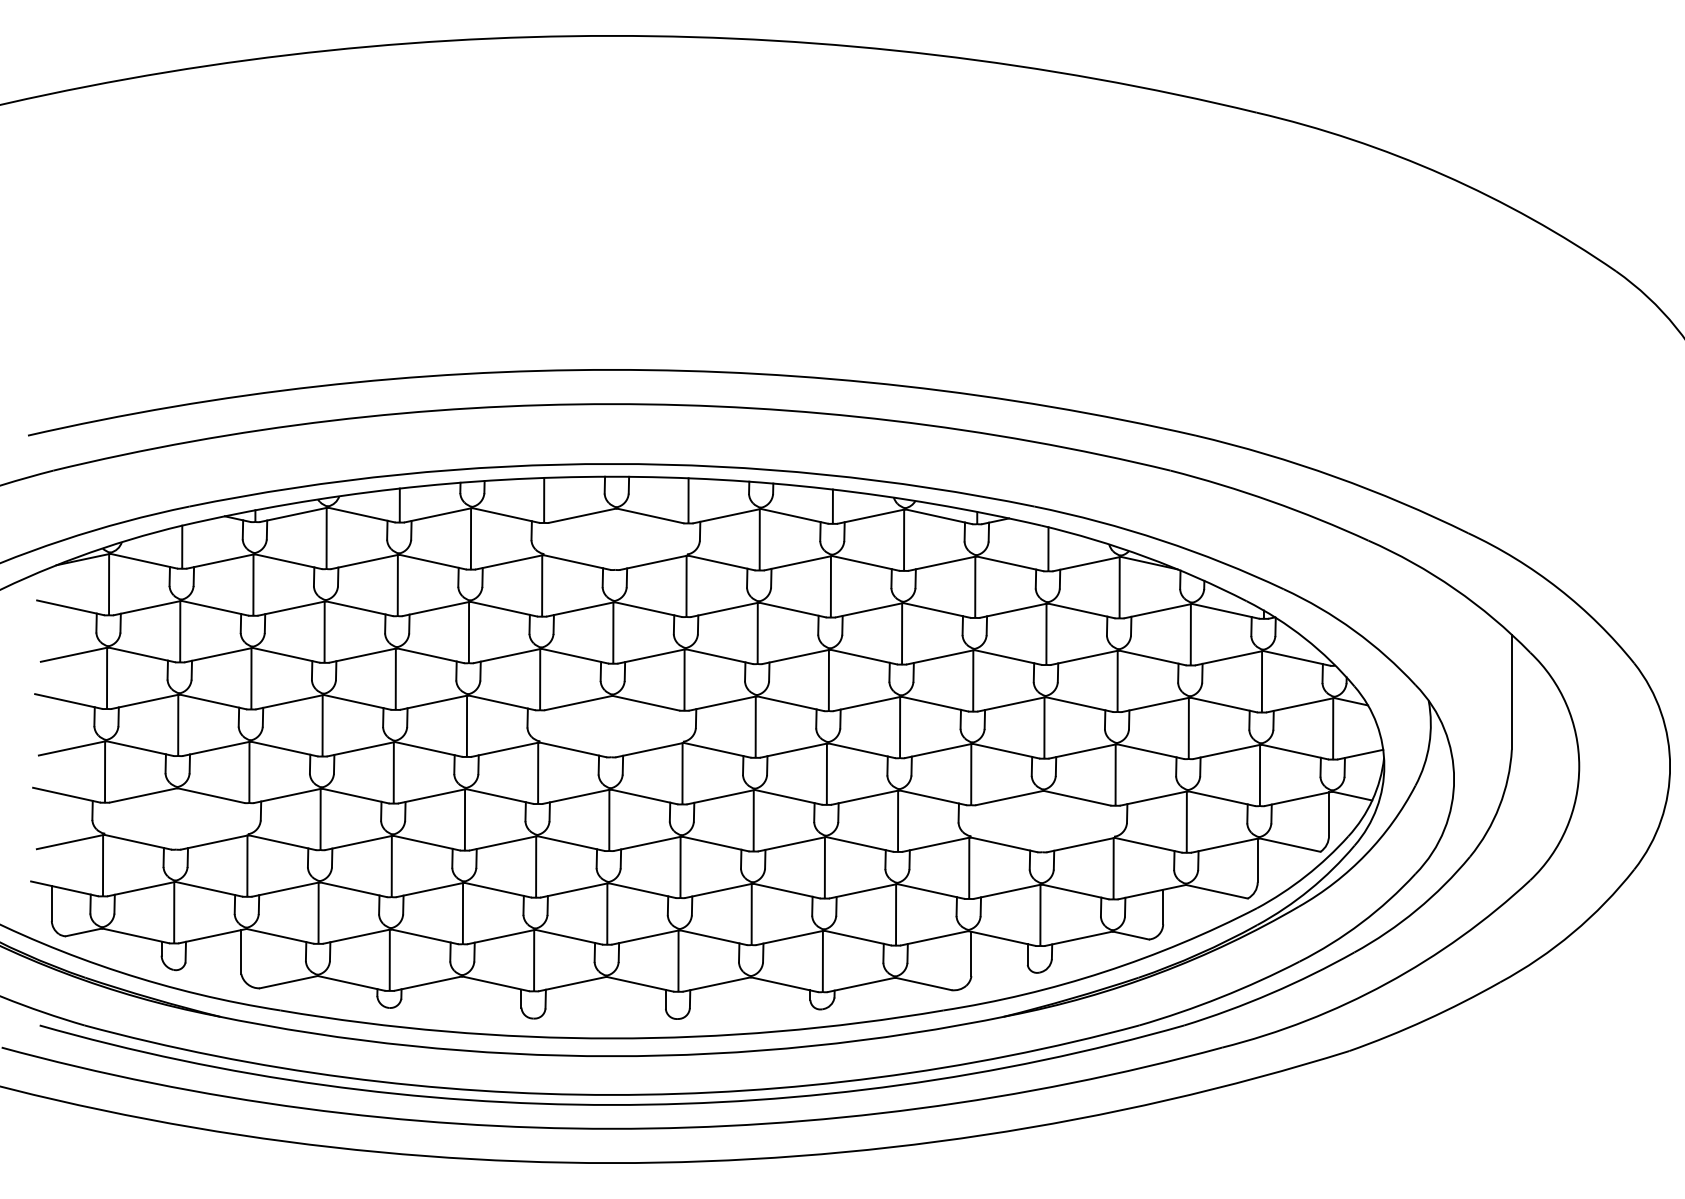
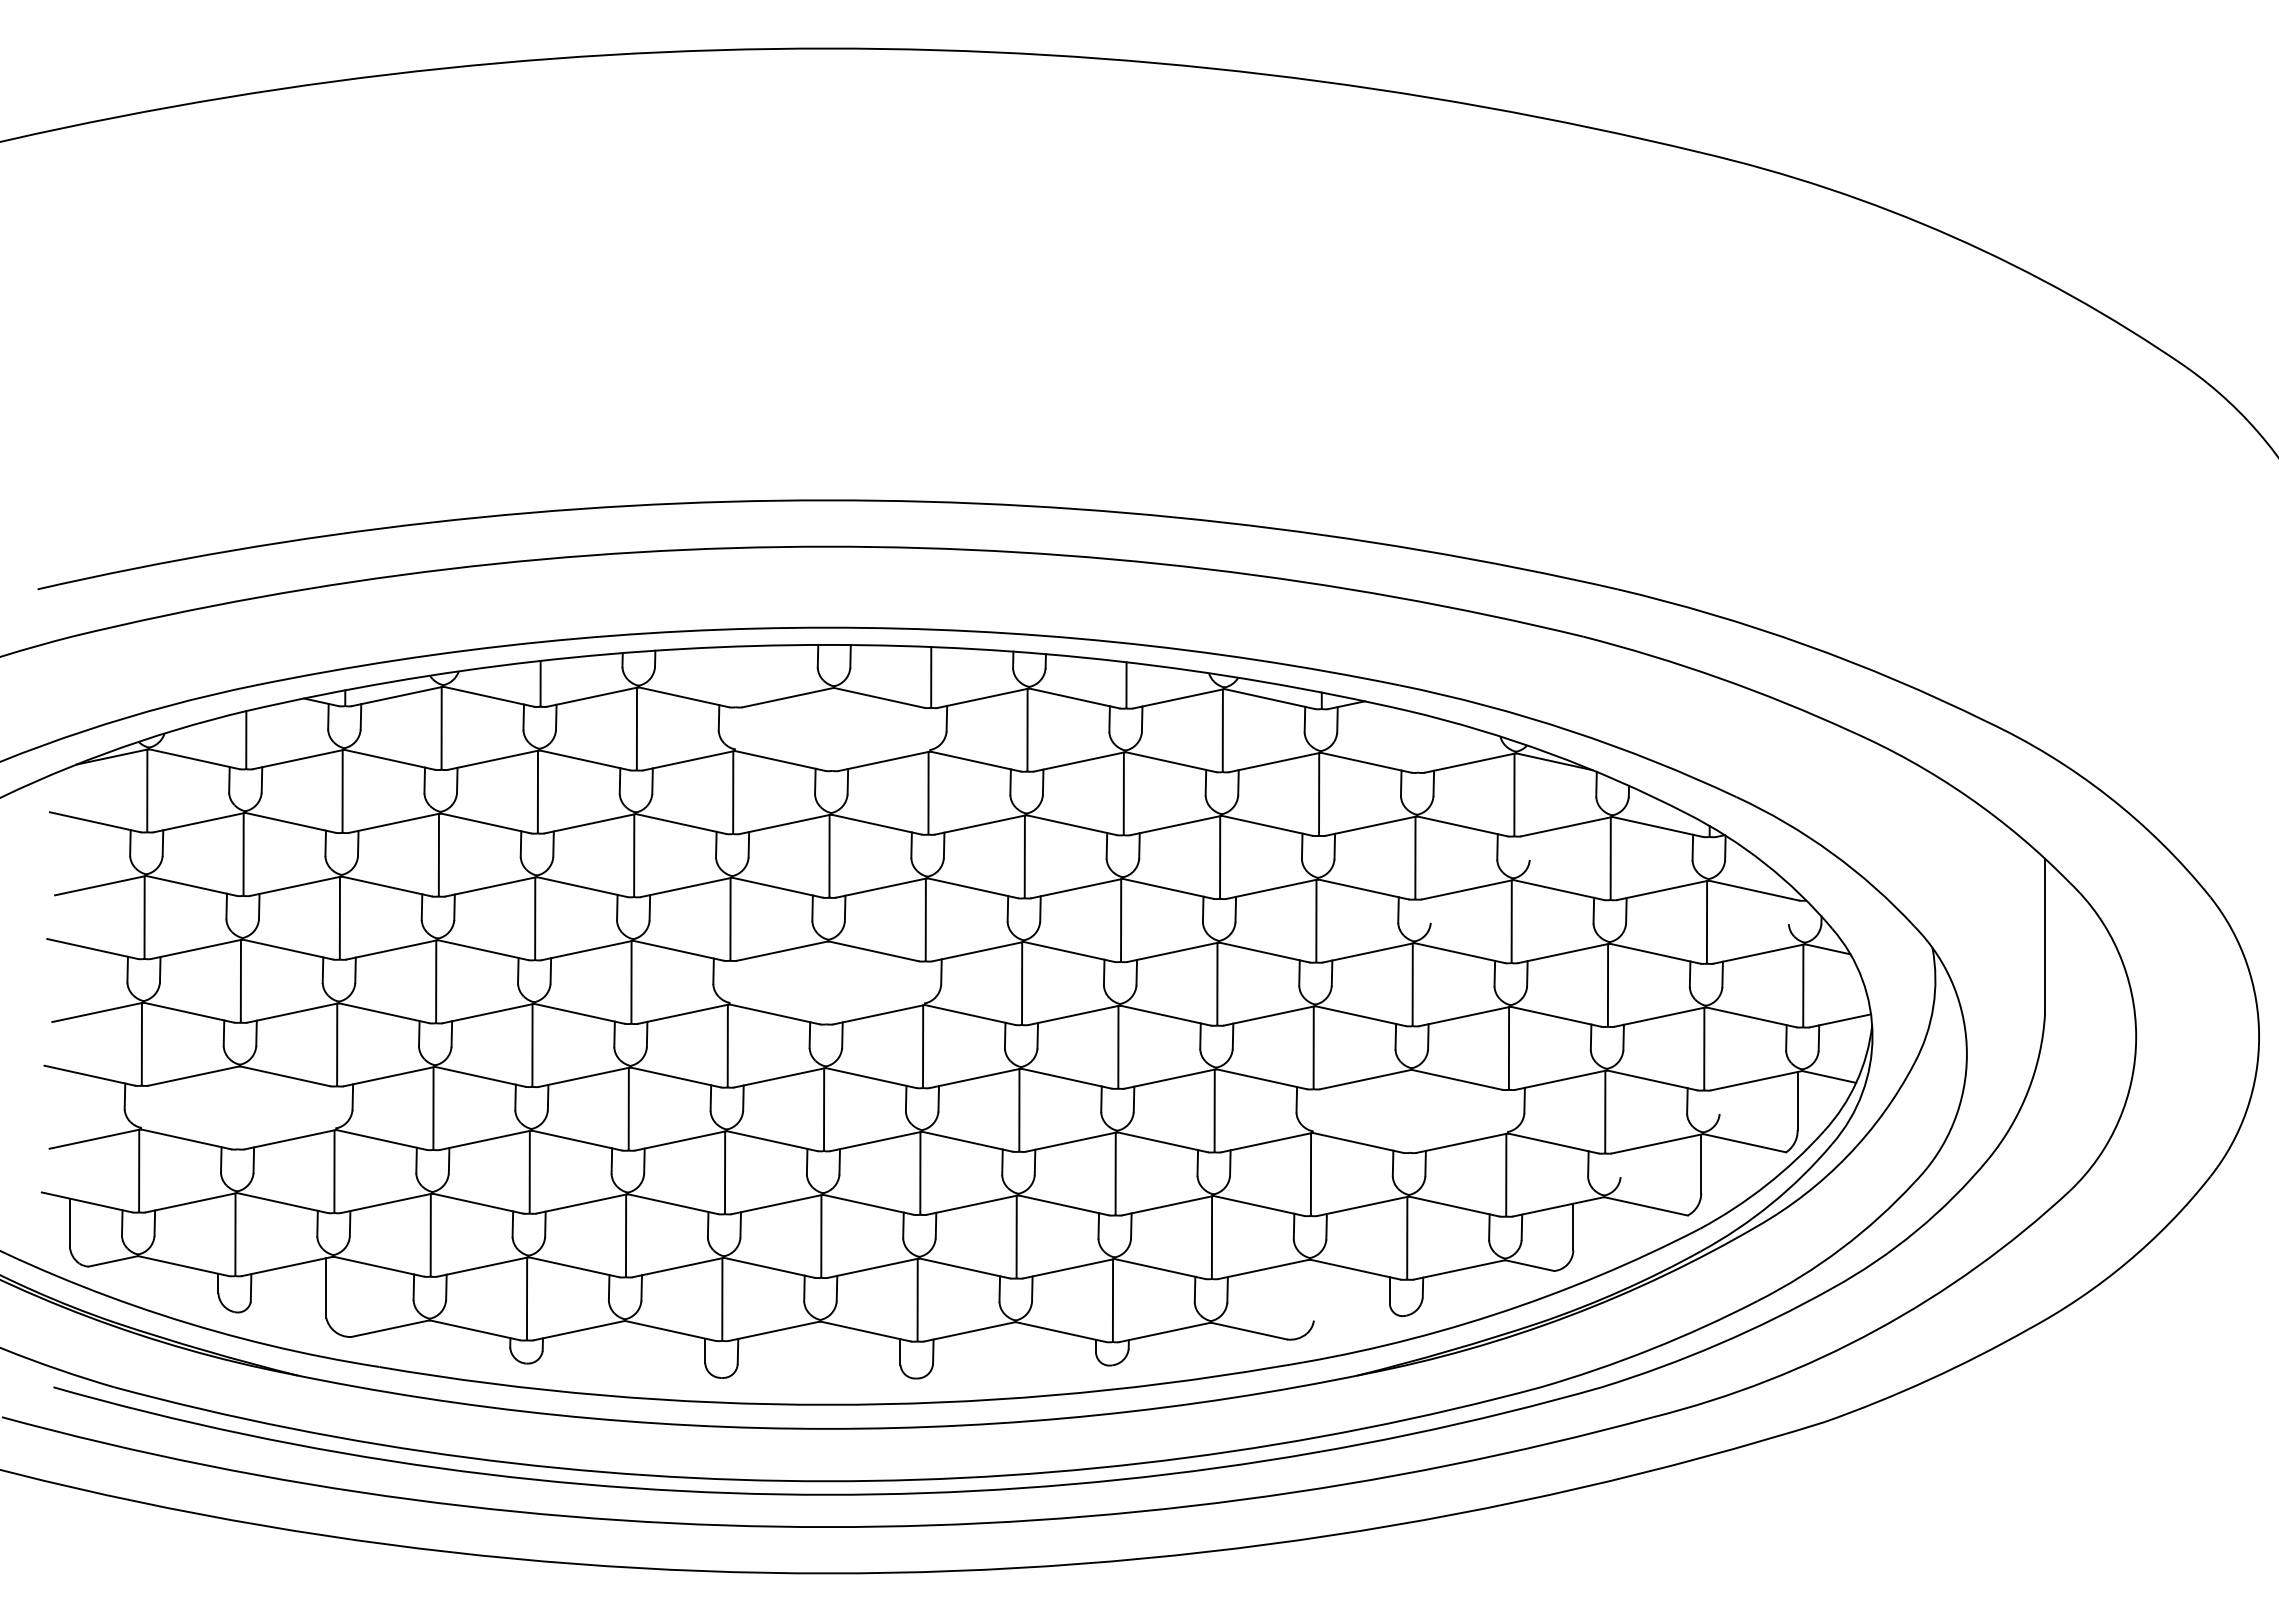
line: (543, 500) -> (735, 676), removed
line: (1048, 548) -> (1418, 742), removed
line: (1130, 625) -> (1529, 846), removed
line: (1057, 673) -> (1430, 910), removed
line: (1322, 673) -> (1788, 911), removed
line: (1271, 813) -> (1719, 1100), removed
line: (1198, 860) -> (1620, 1164), removed
line: (971, 953) -> (1313, 1290), removed

